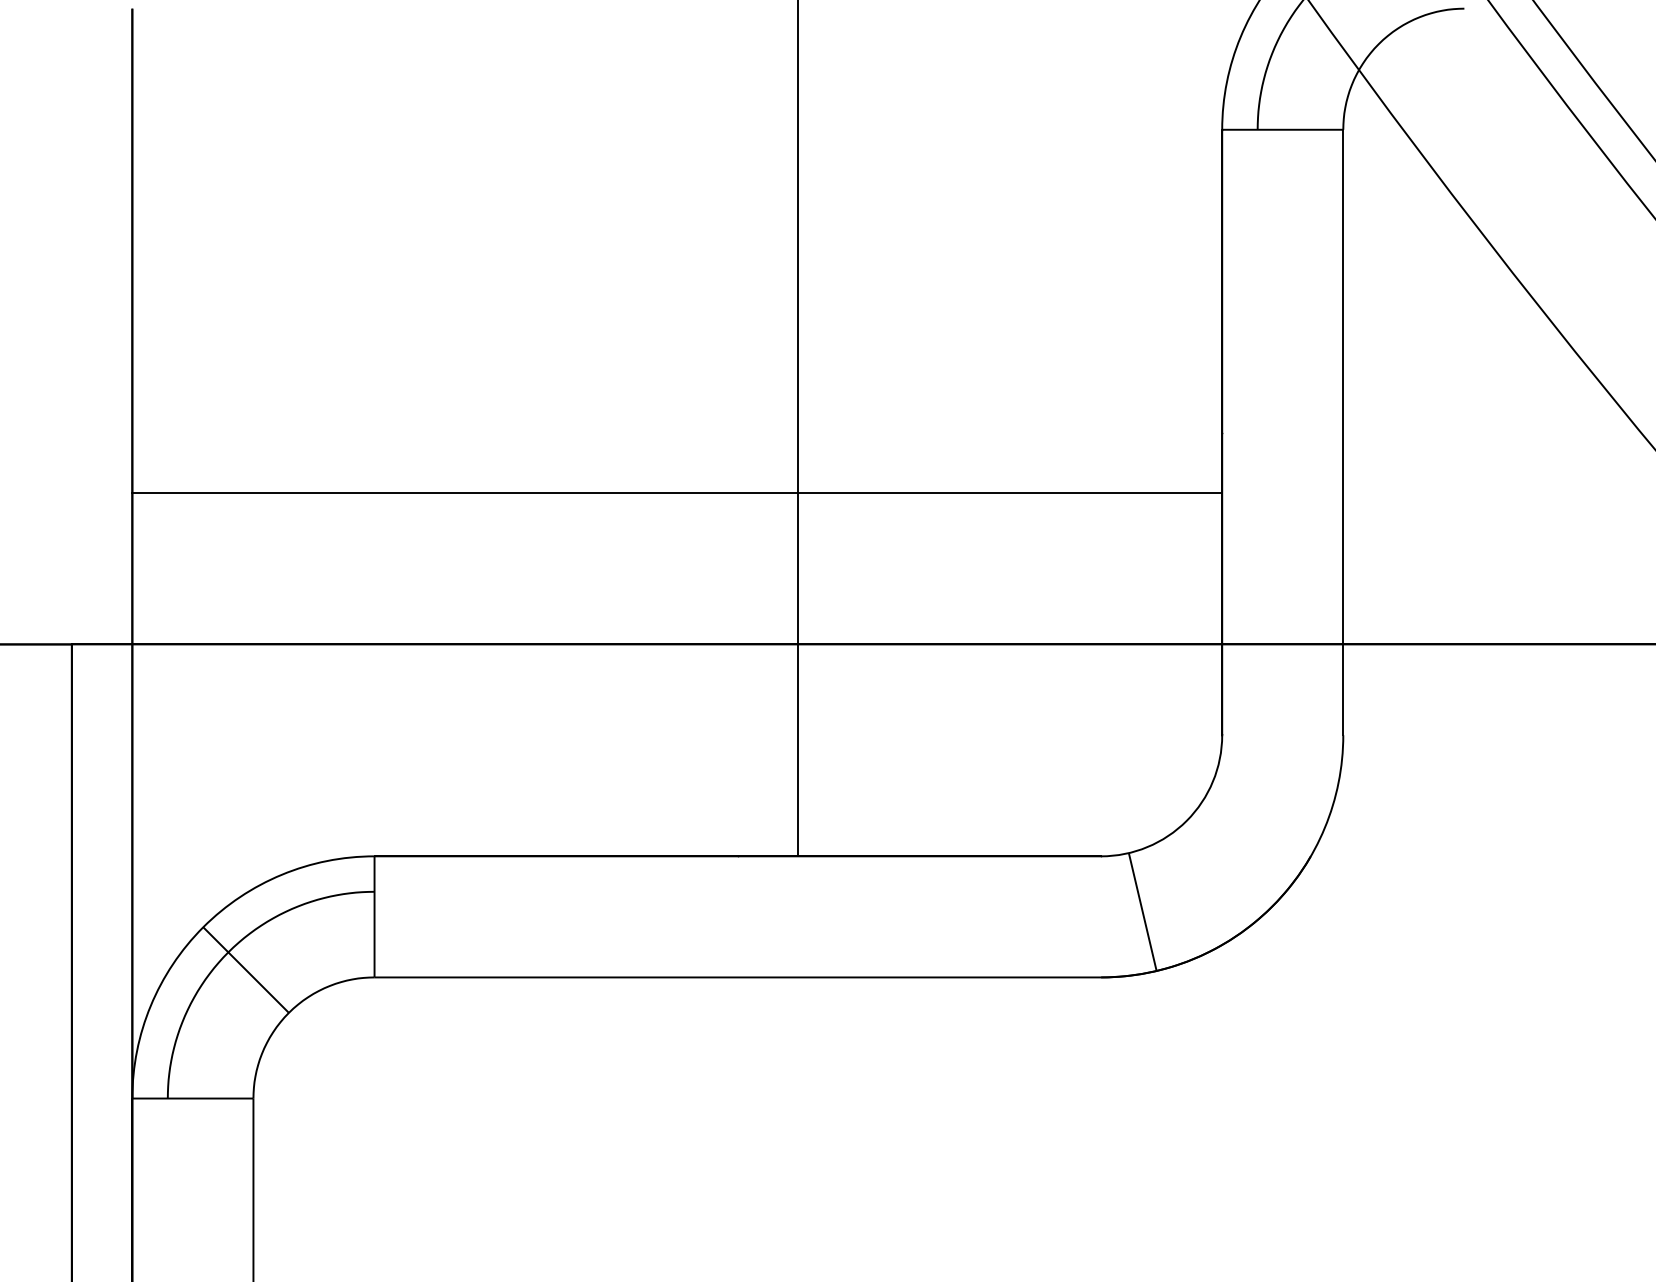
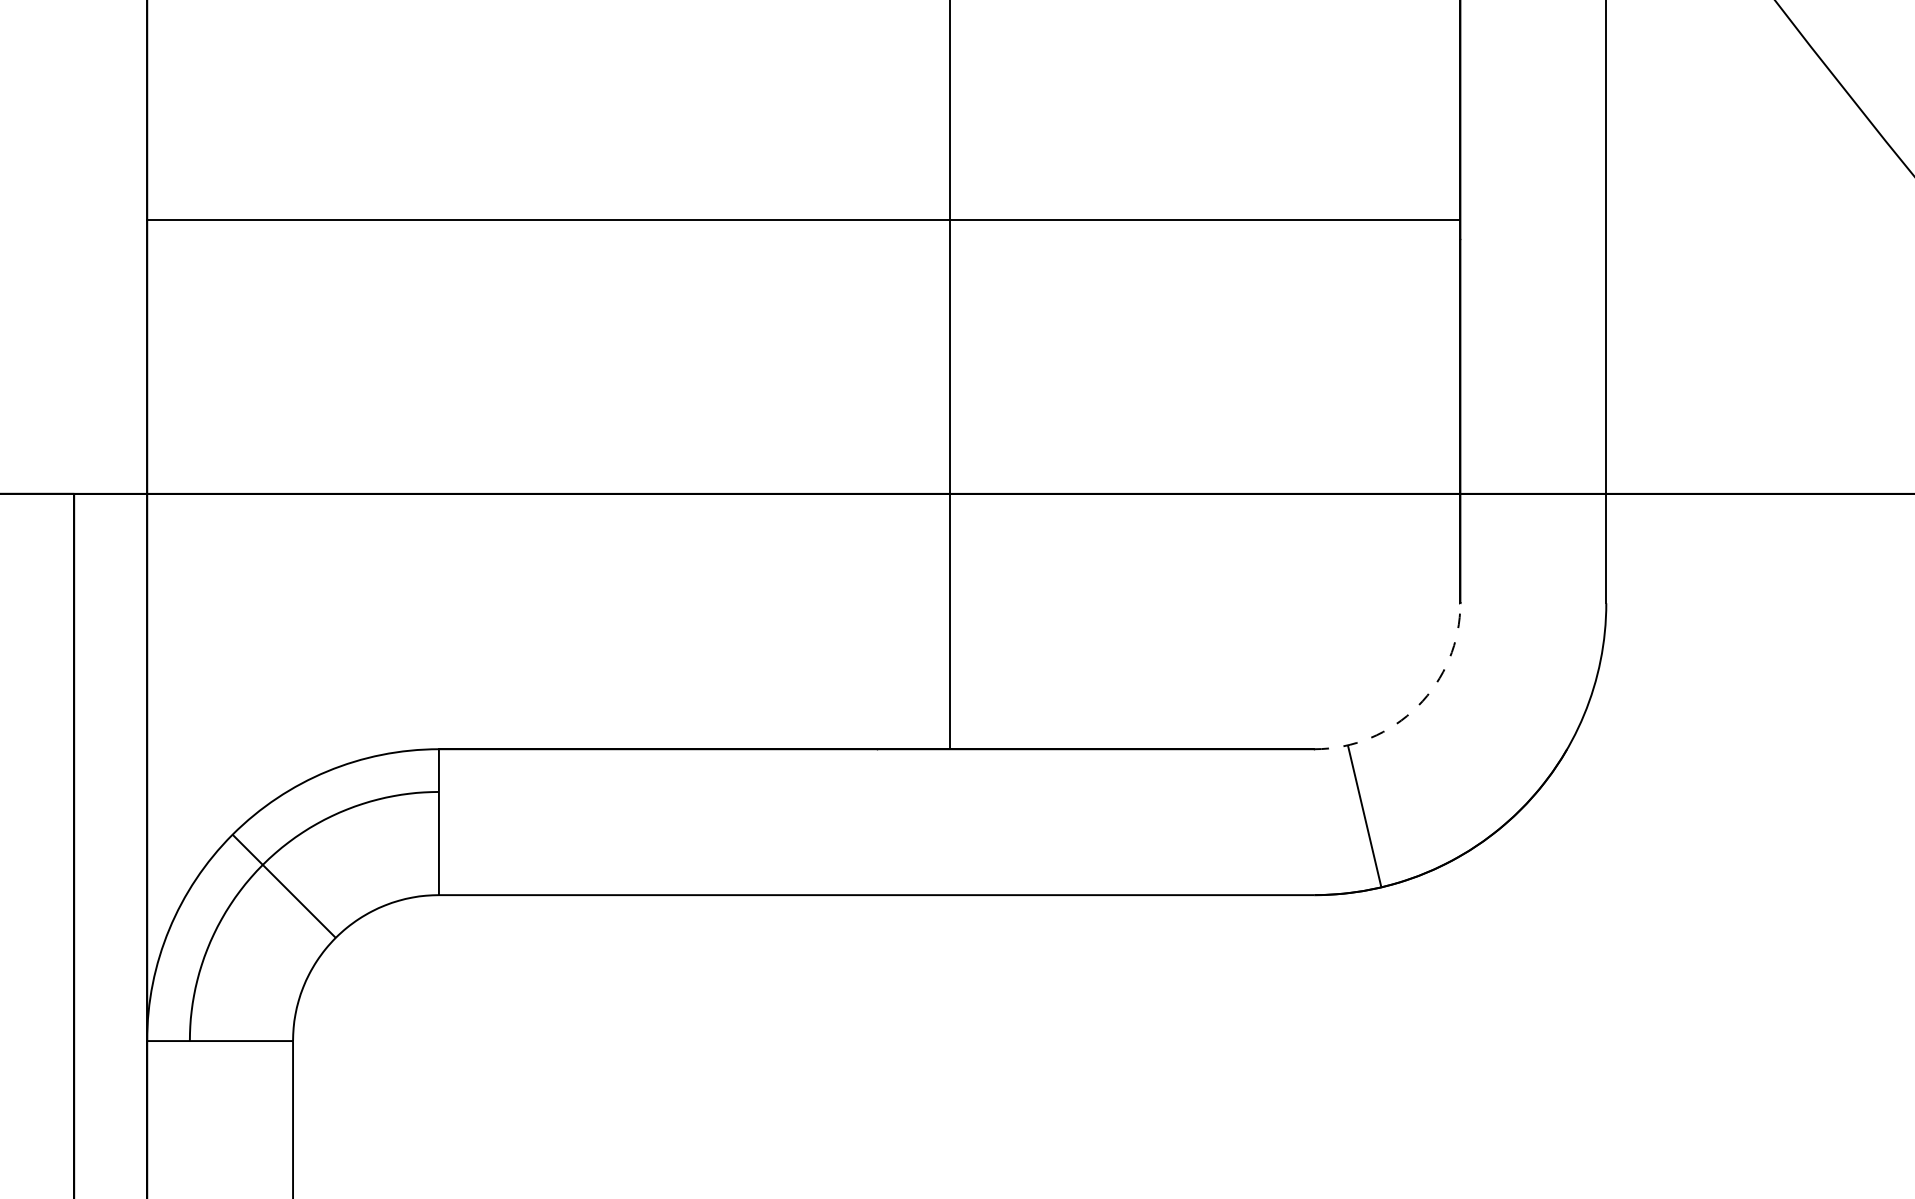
line: (677, 493) -> (804, 220), moved
arc: (1186, 820) -> (1417, 706), solid -> dashed

